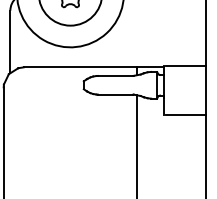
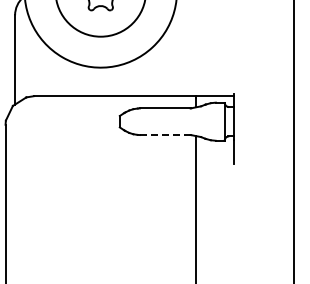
line: (185, 66) -> (265, 94), removed
line: (115, 94) -> (165, 135), solid -> dashed
line: (185, 115) -> (265, 164), removed

